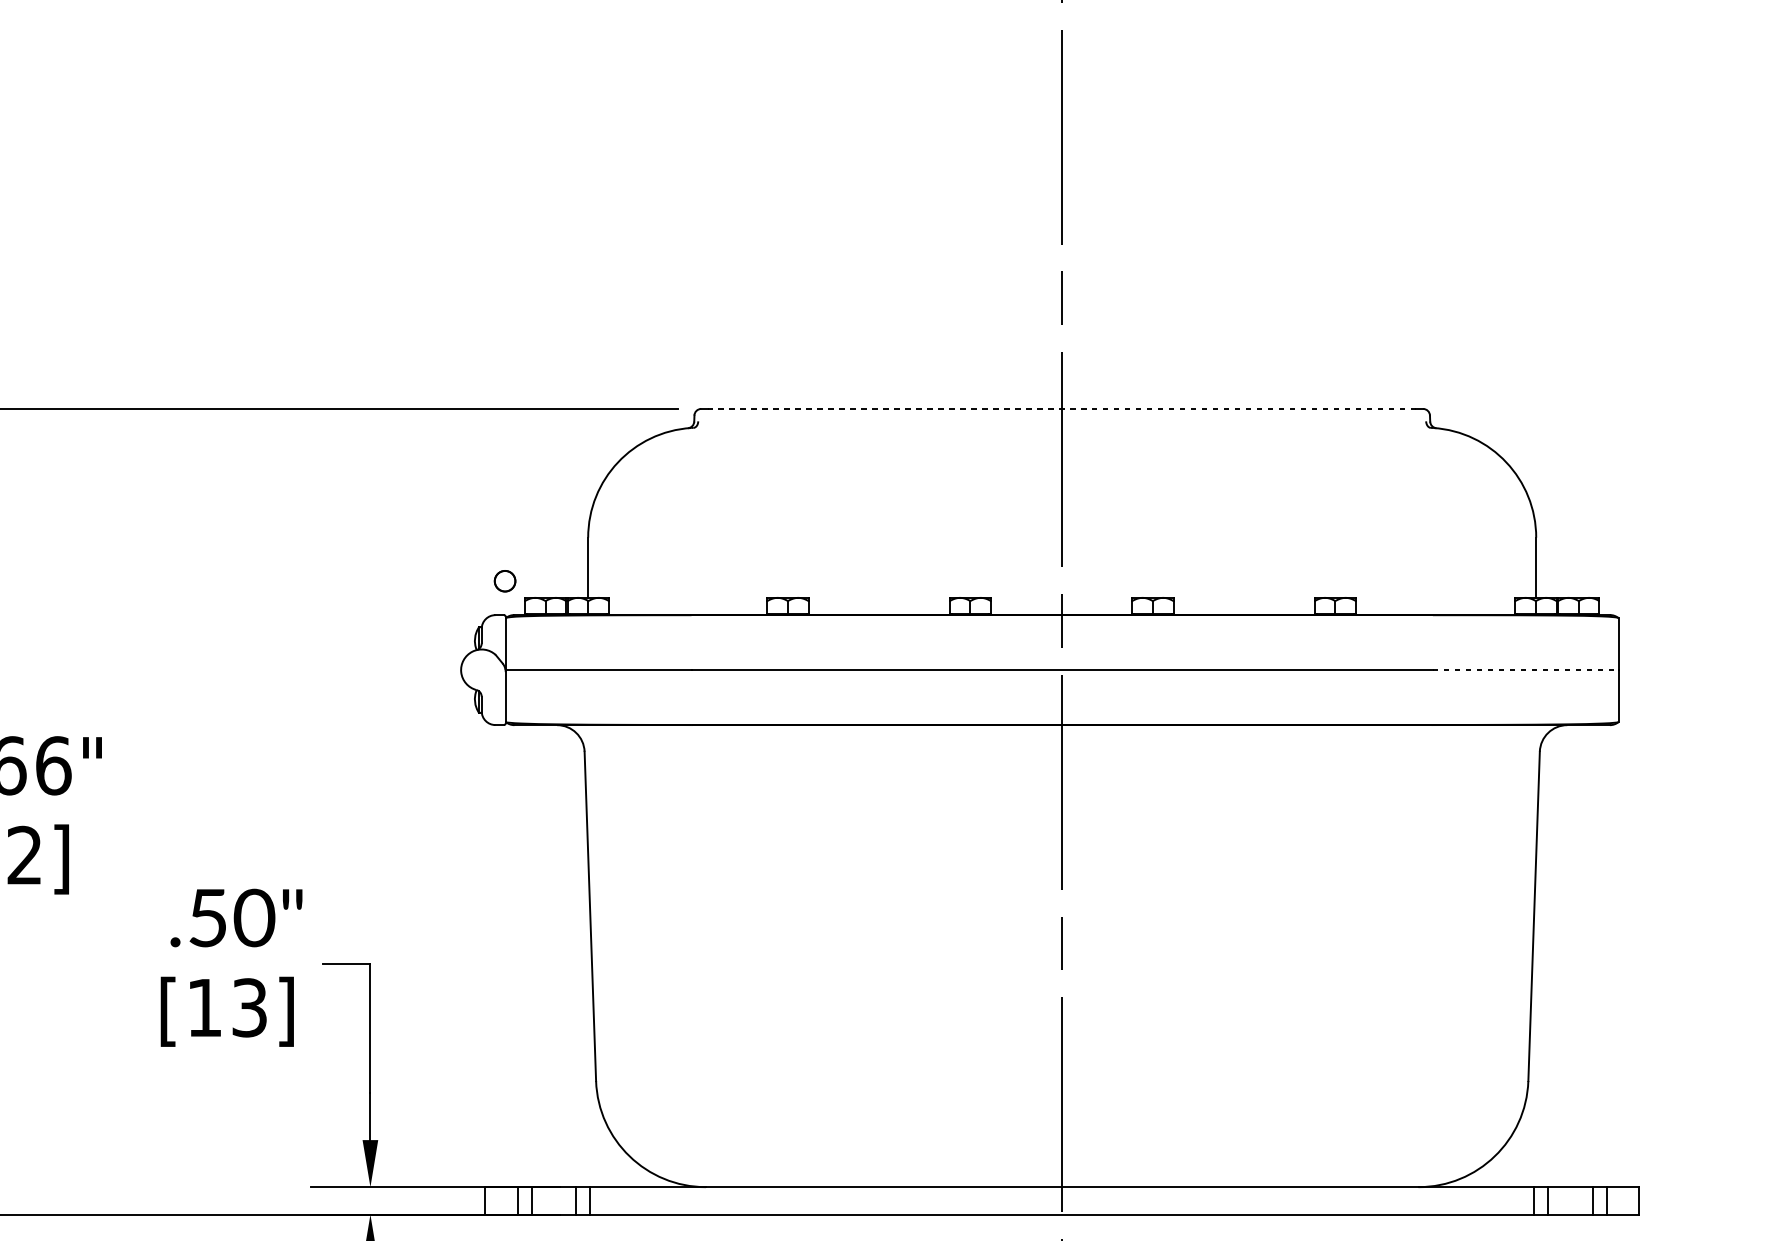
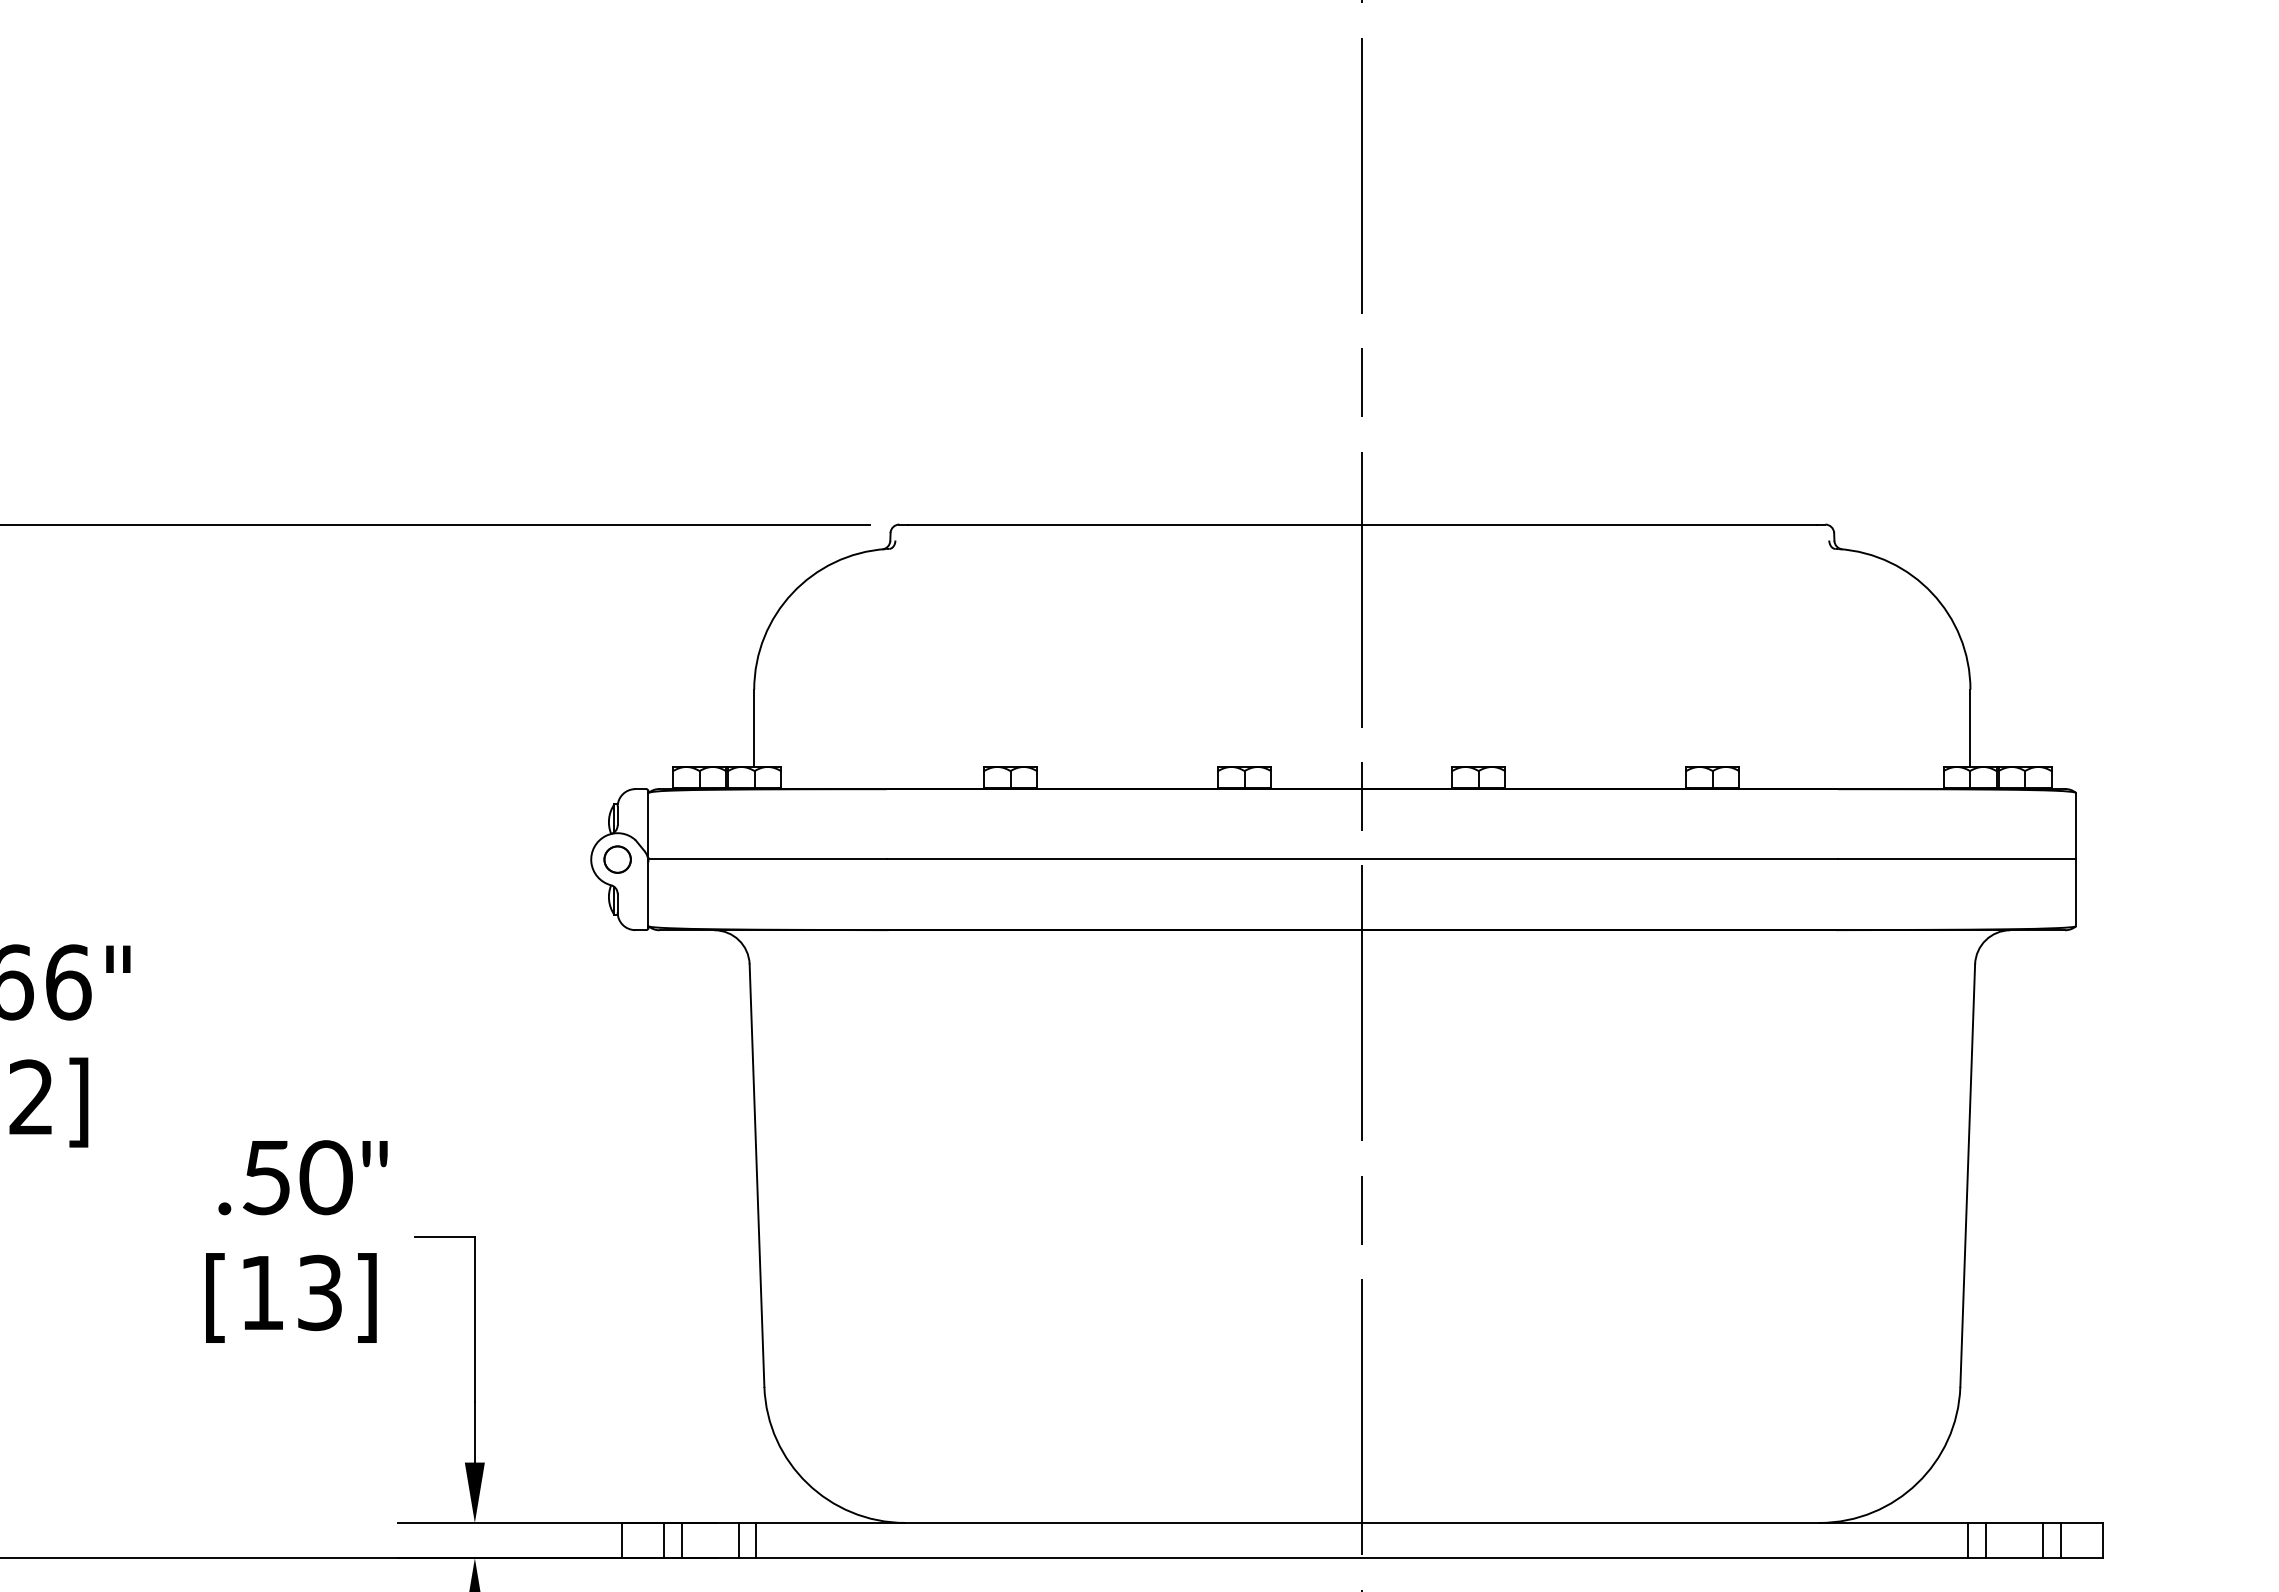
line: (1061, 408) -> (1361, 524), dashed -> solid
circle: (504, 581) -> (617, 859), moved
line: (1526, 669) -> (1957, 859), dashed -> solid

